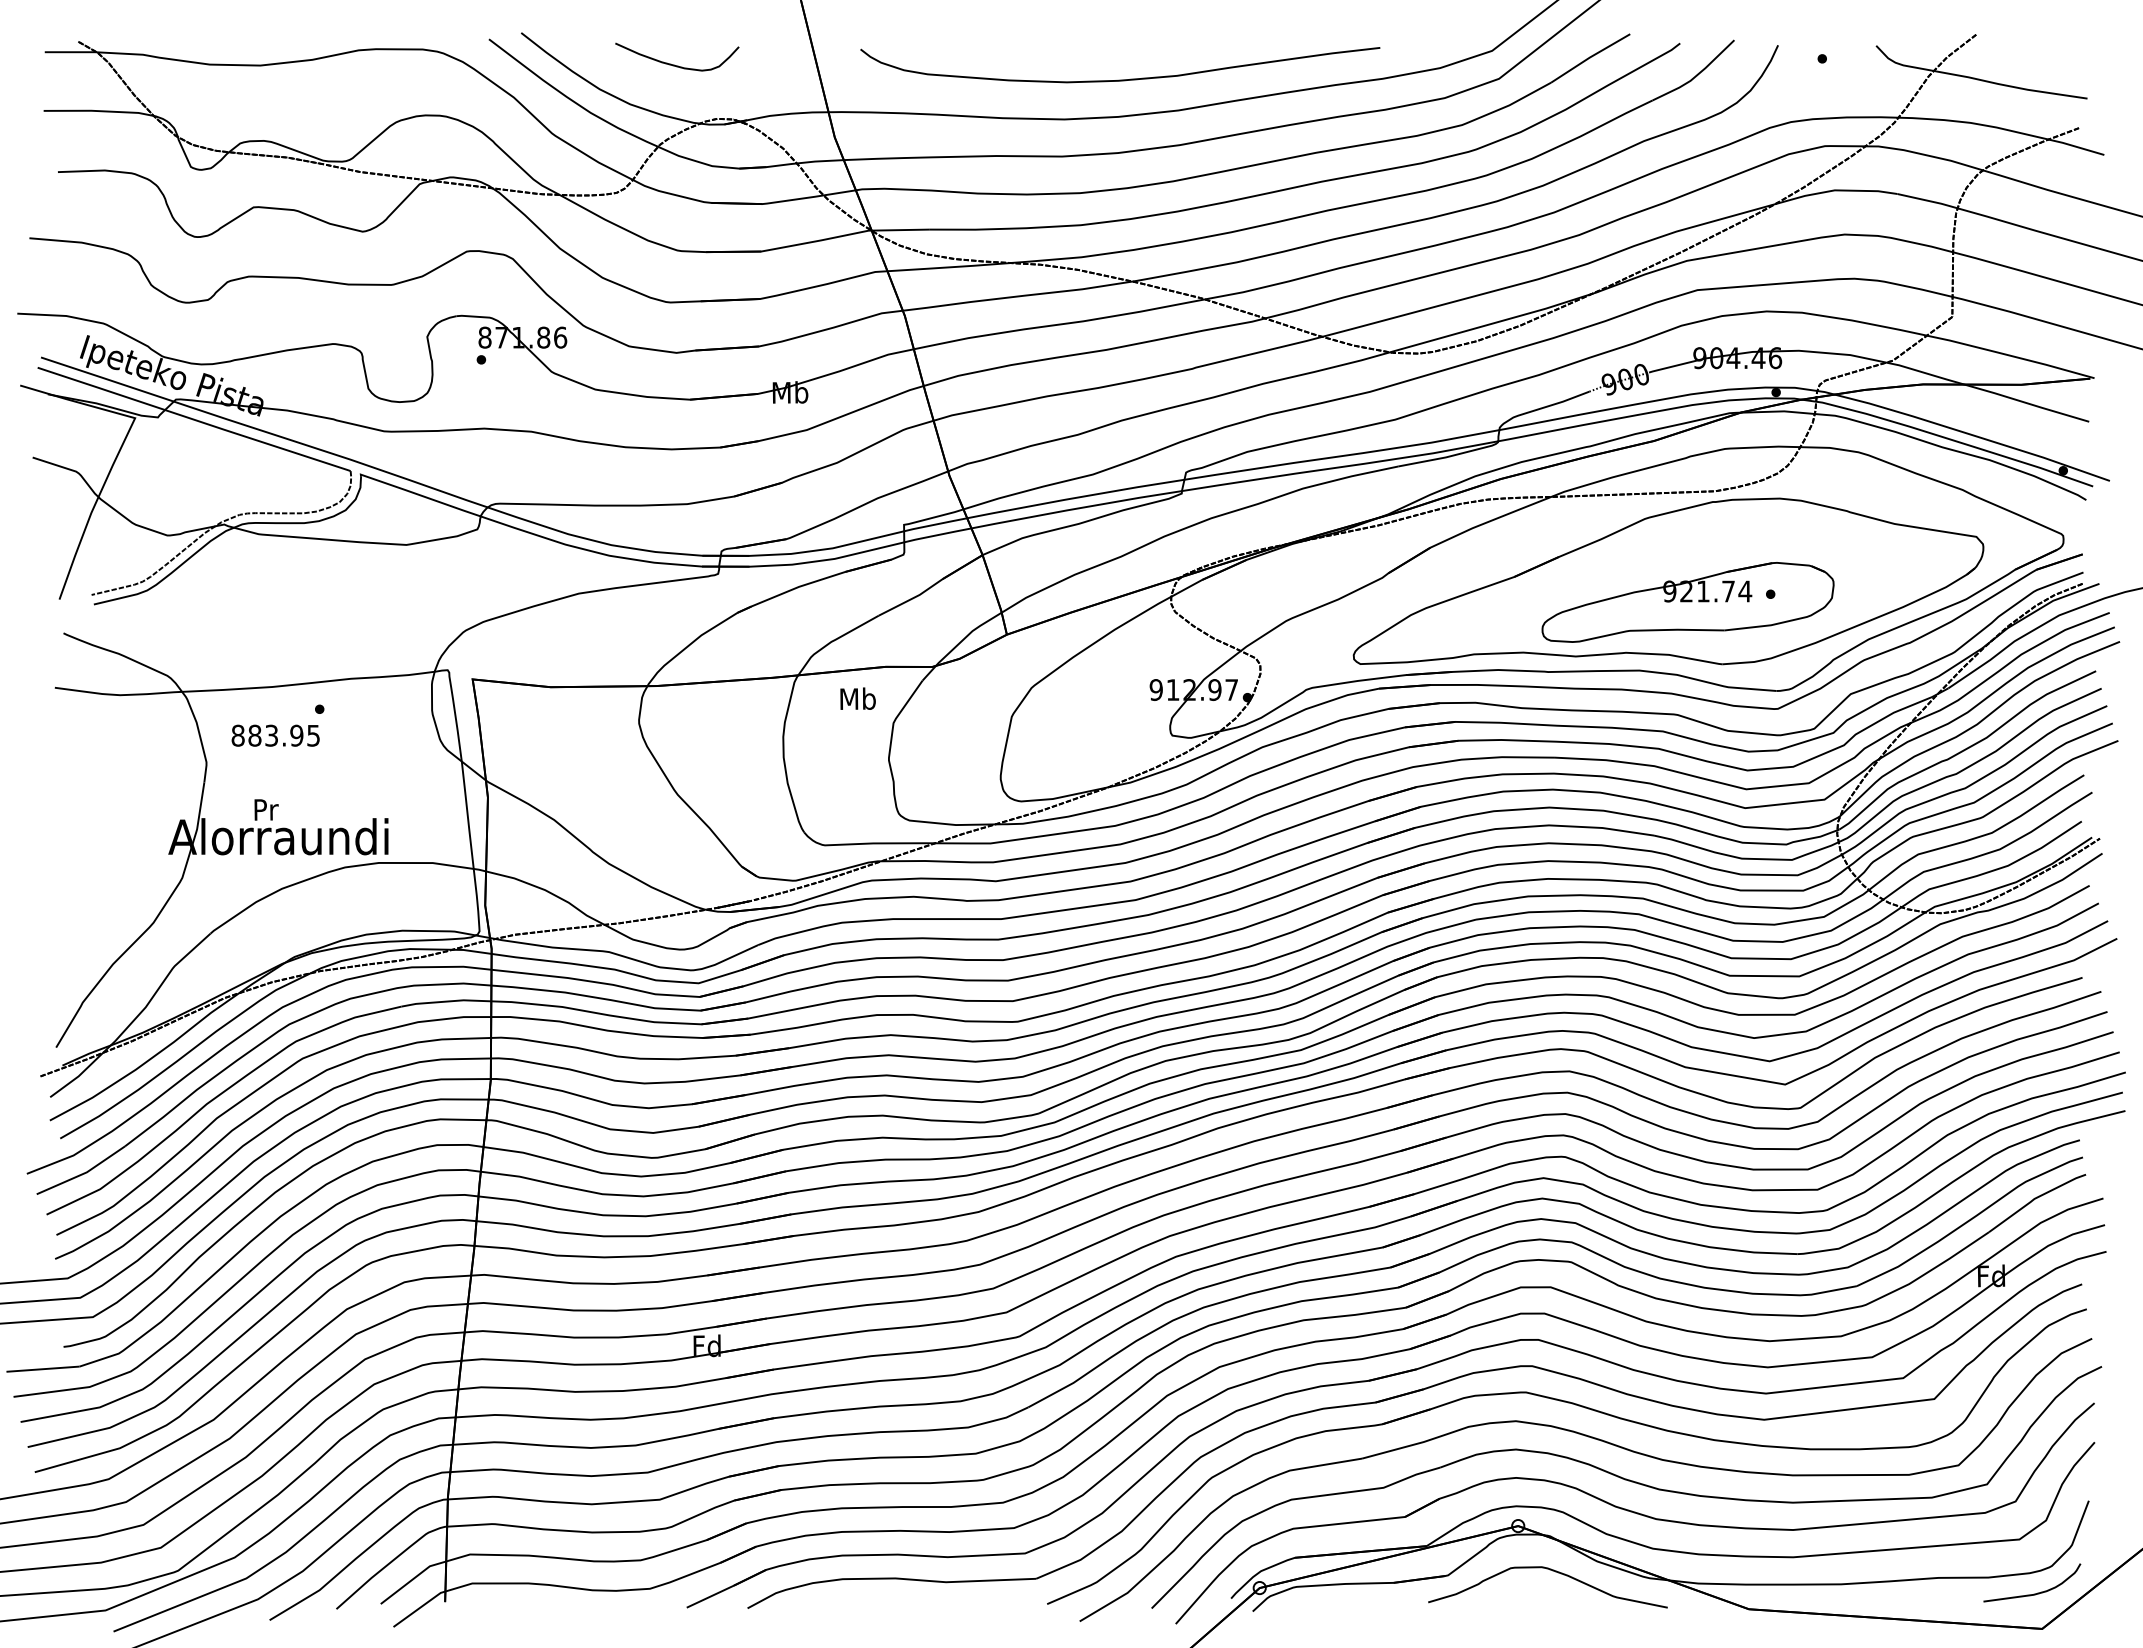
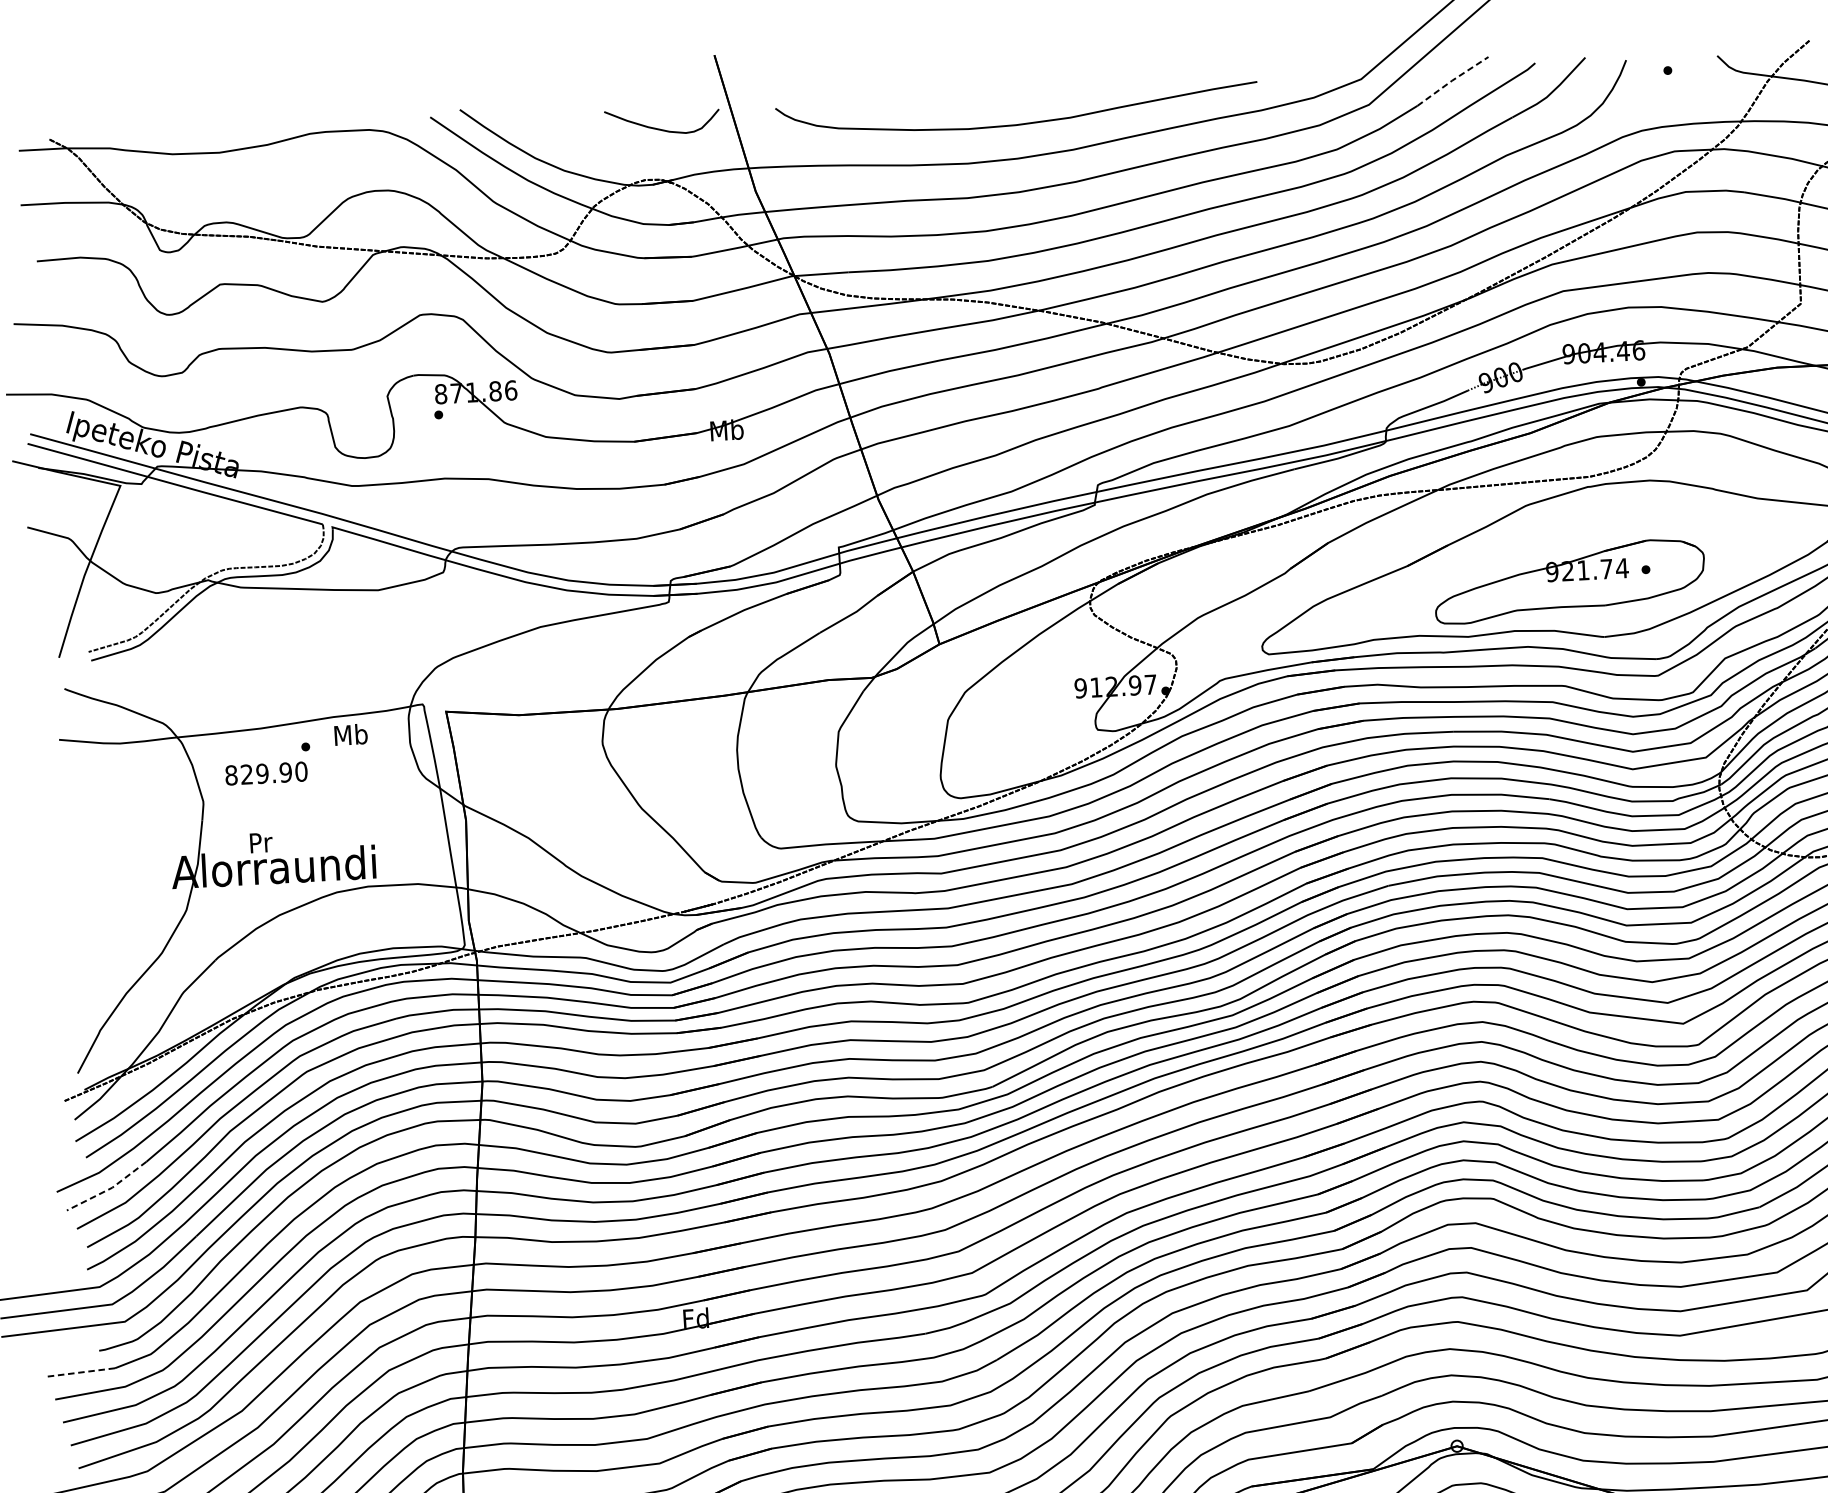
line: (1589, 57) -> (1451, 80), solid -> dashed
curve: (674, 64) -> (660, 128), moved
text: (857, 698) -> (350, 734), moved
text: (284, 735) -> (274, 772), 883.95 -> 829.90
line: (83, 1173) -> (109, 1188), solid -> dashed
line: (43, 1369) -> (81, 1372), solid -> dashed

